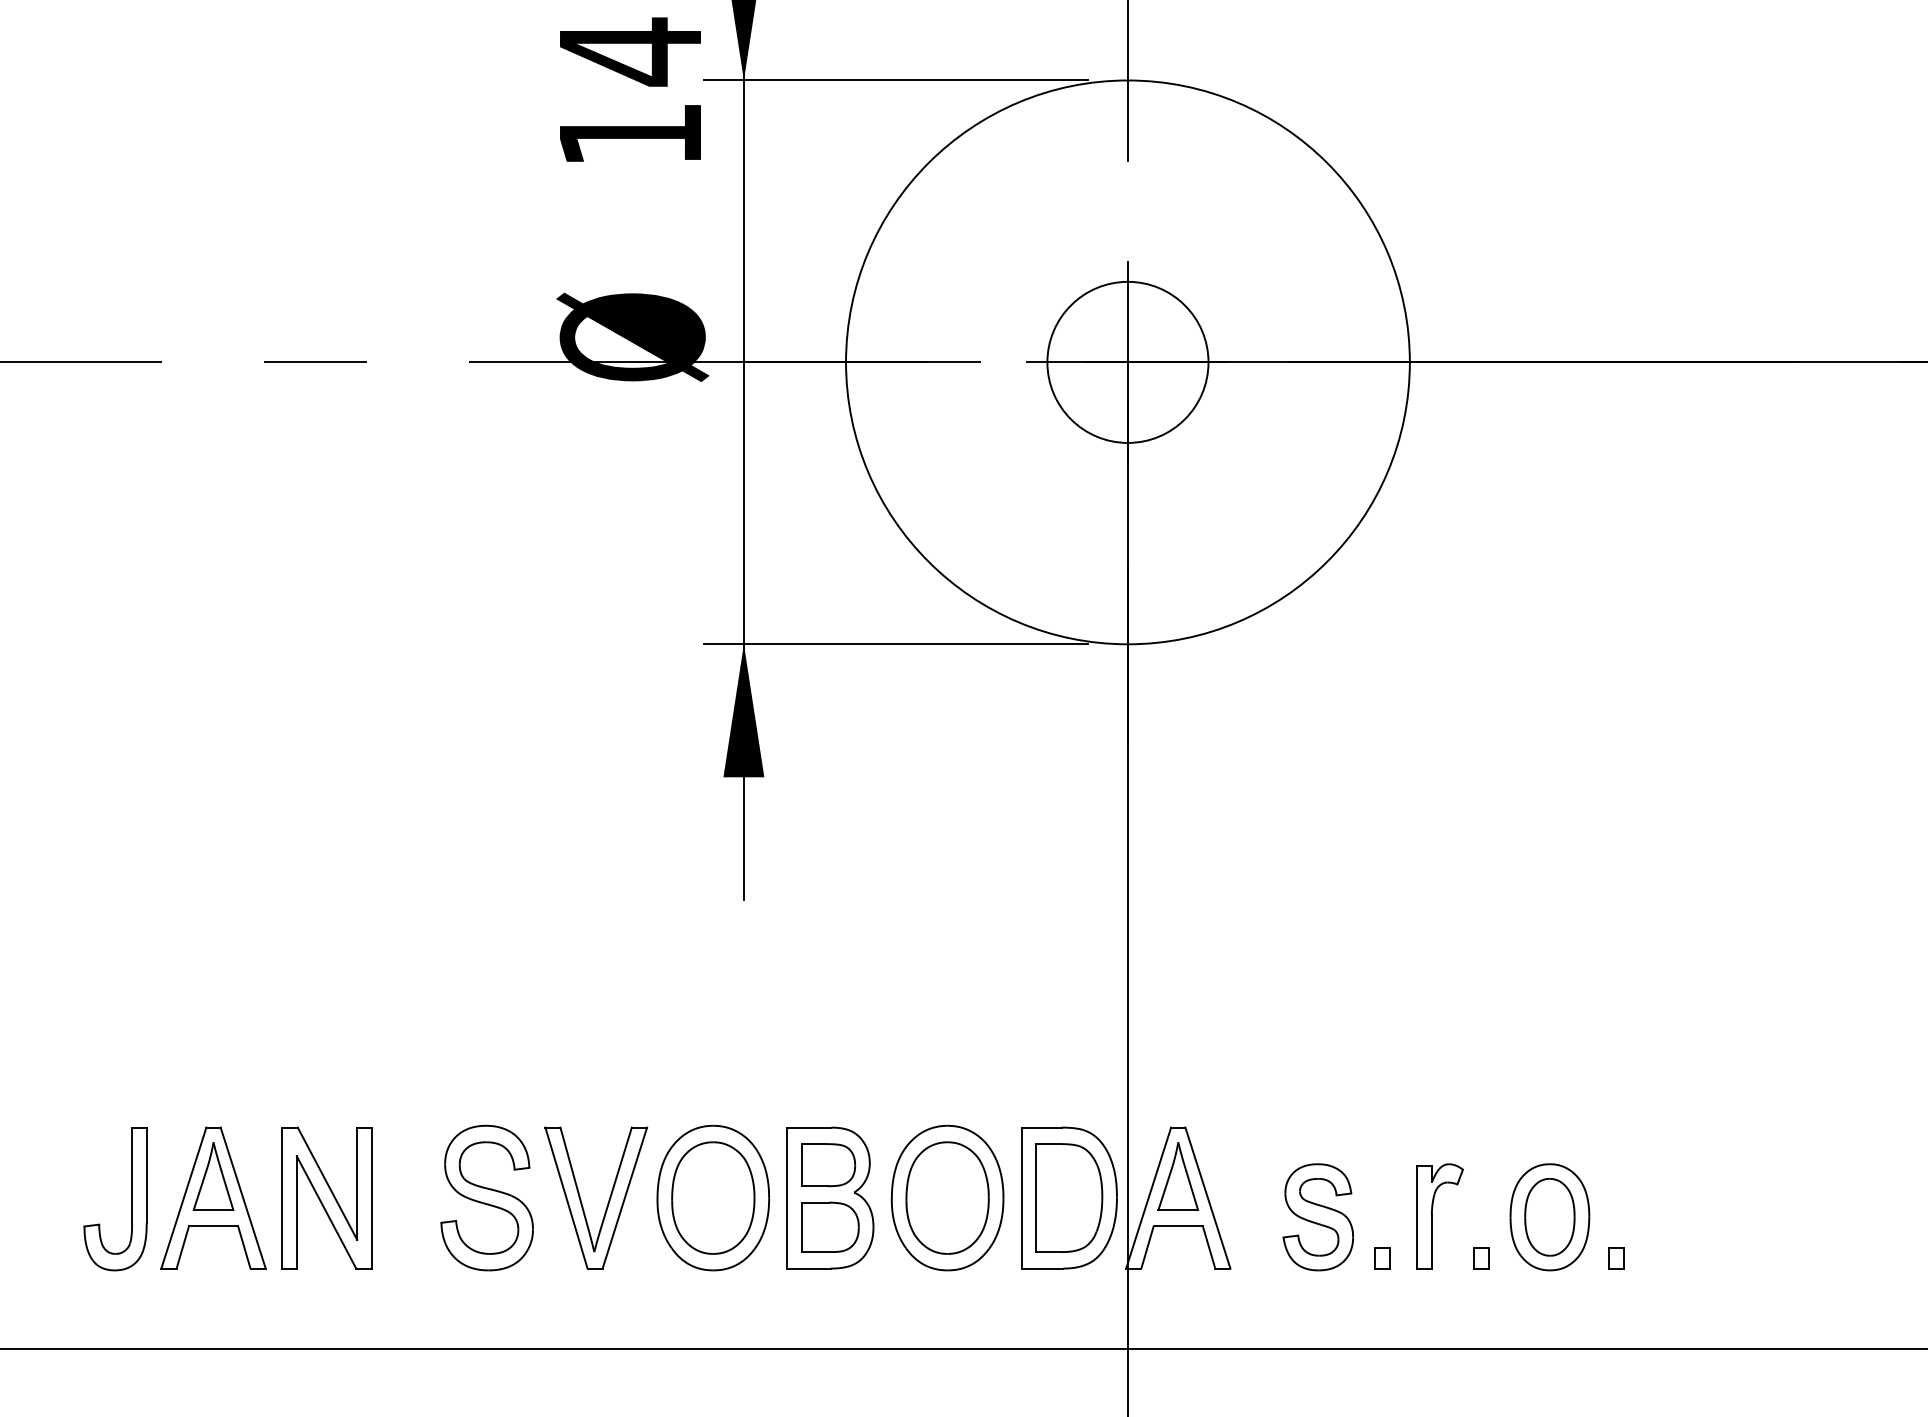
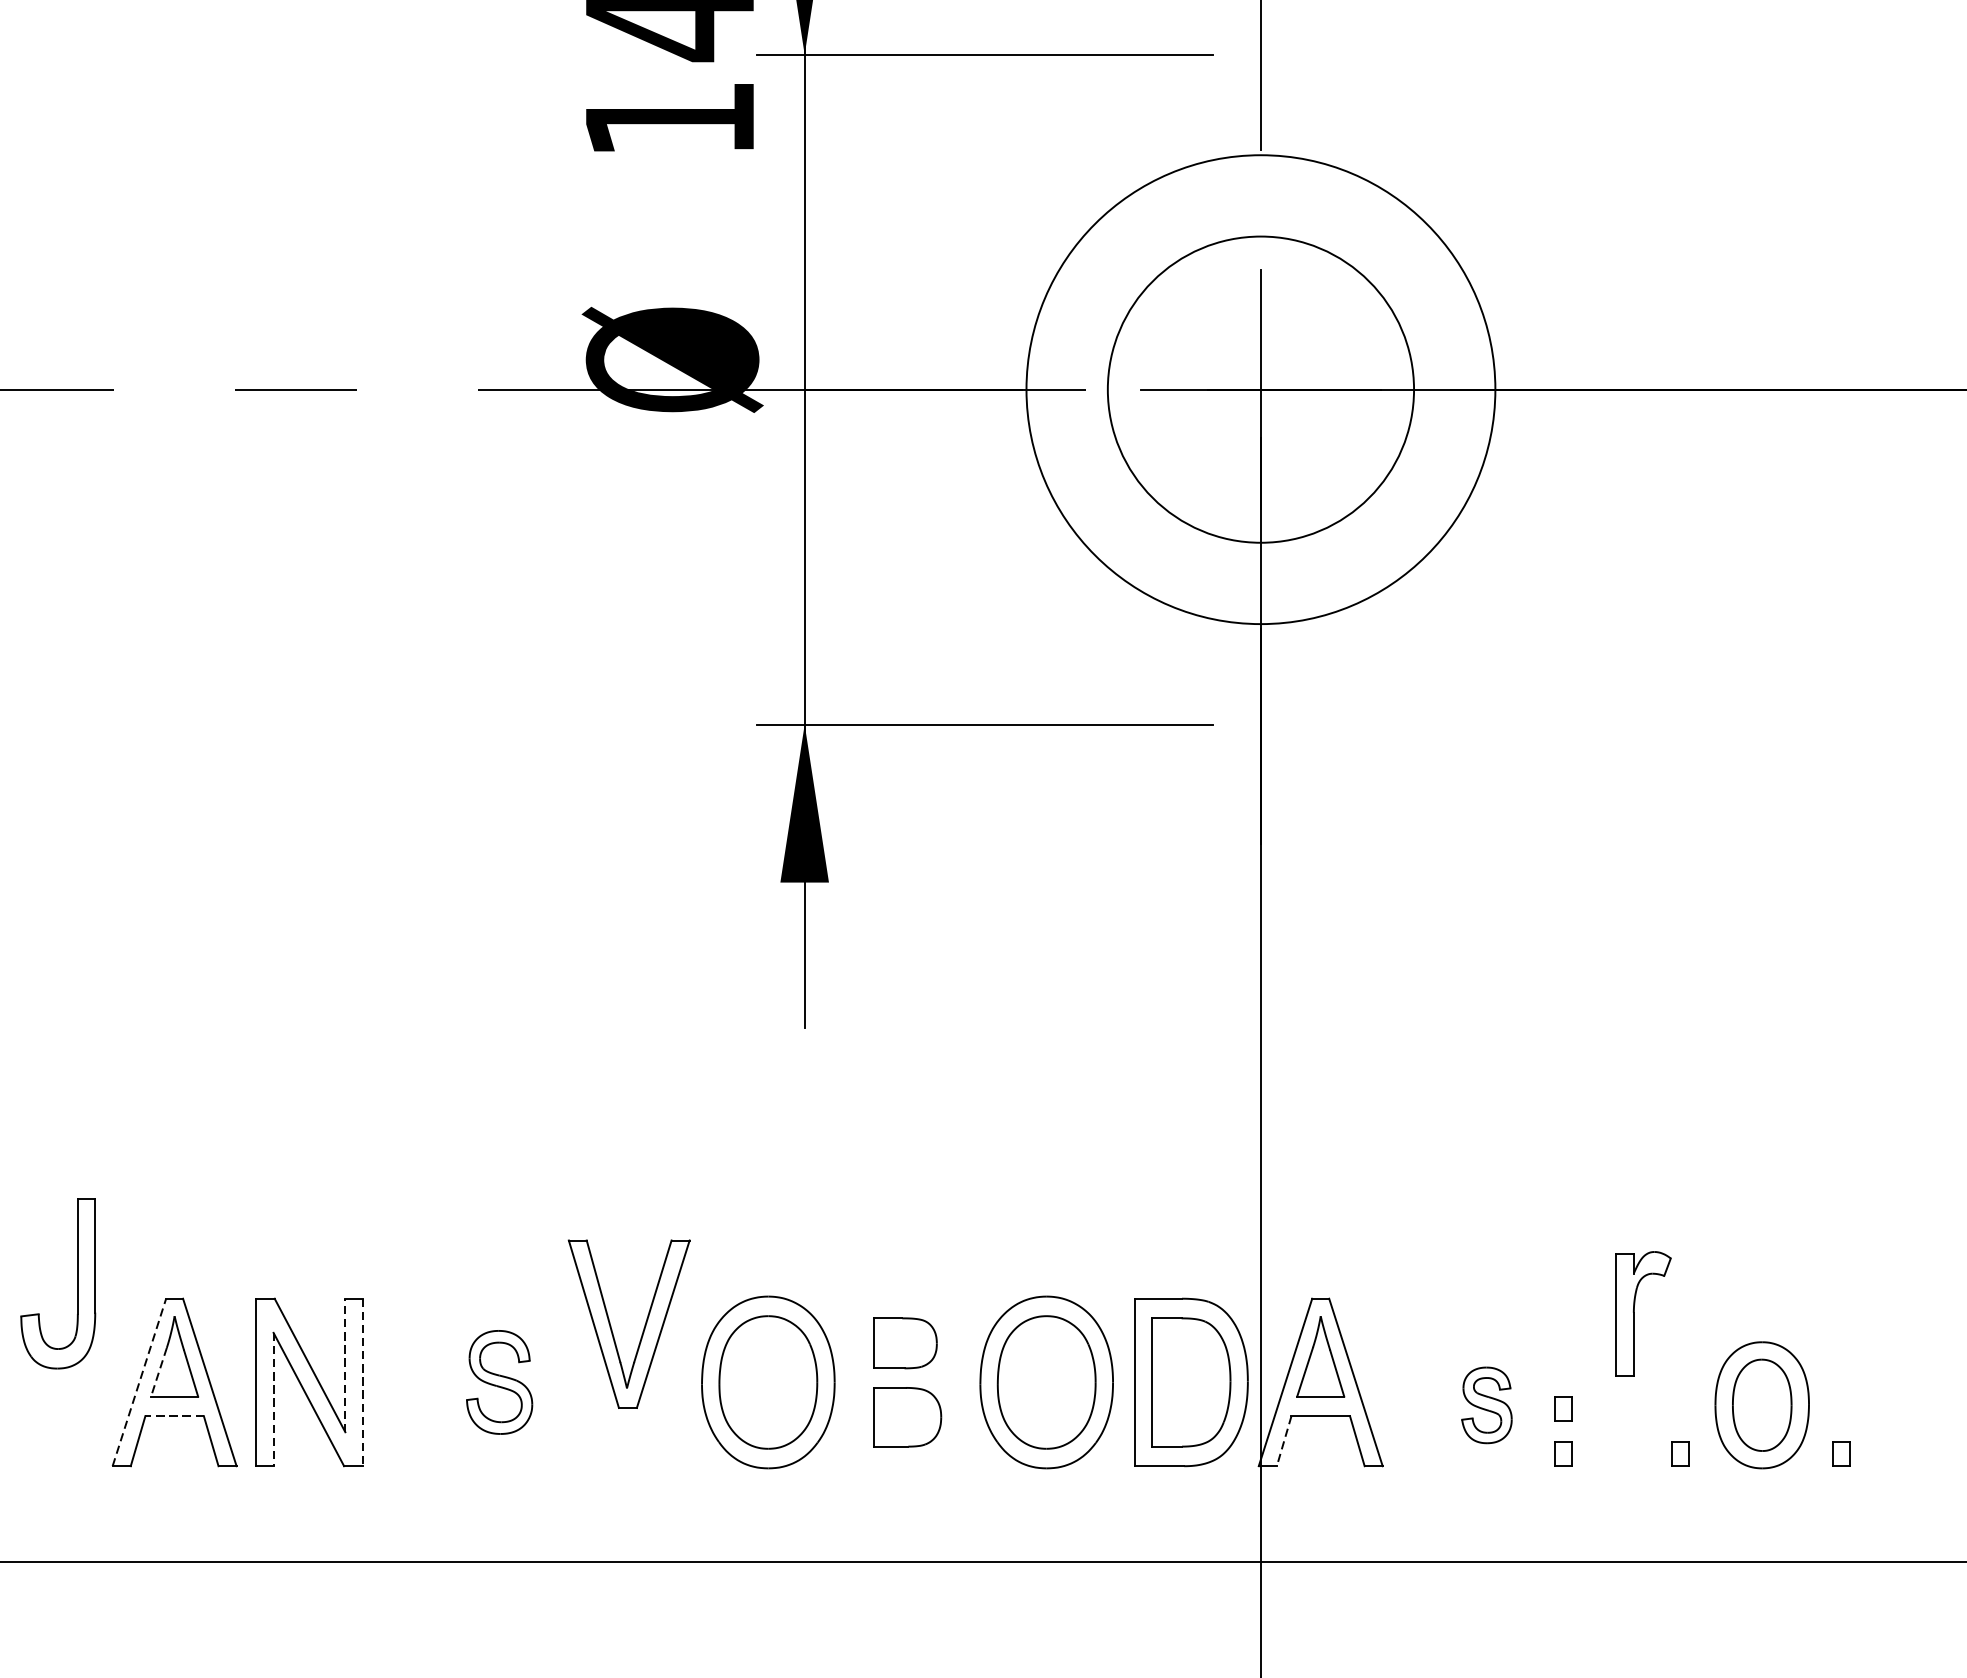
circle: (1127, 361) -> (1260, 388), size x1.6
circle: (1127, 362) -> (1260, 389), size x0.7
line: (357, 1183) -> (345, 1365), solid -> dashed
line: (200, 1189) -> (159, 1372), solid -> dashed
part: (486, 1197) -> (498, 1381), size x0.6
part: (830, 1197) -> (907, 1381), removed
line: (183, 1198) -> (138, 1382), solid -> dashed
line: (371, 1198) -> (362, 1382), solid -> dashed
part: (131, 1199) -> (77, 1284), moved
part: (608, 1199) -> (643, 1325), moved
line: (296, 1212) -> (273, 1399), solid -> dashed
part: (1432, 1216) -> (1634, 1314), moved
part: (1317, 1217) -> (1486, 1405), size x0.6
part: (1382, 1220) -> (1563, 1409), added
line: (213, 1226) -> (174, 1416), solid -> dashed
line: (1147, 1247) -> (1284, 1441), solid -> dashed

